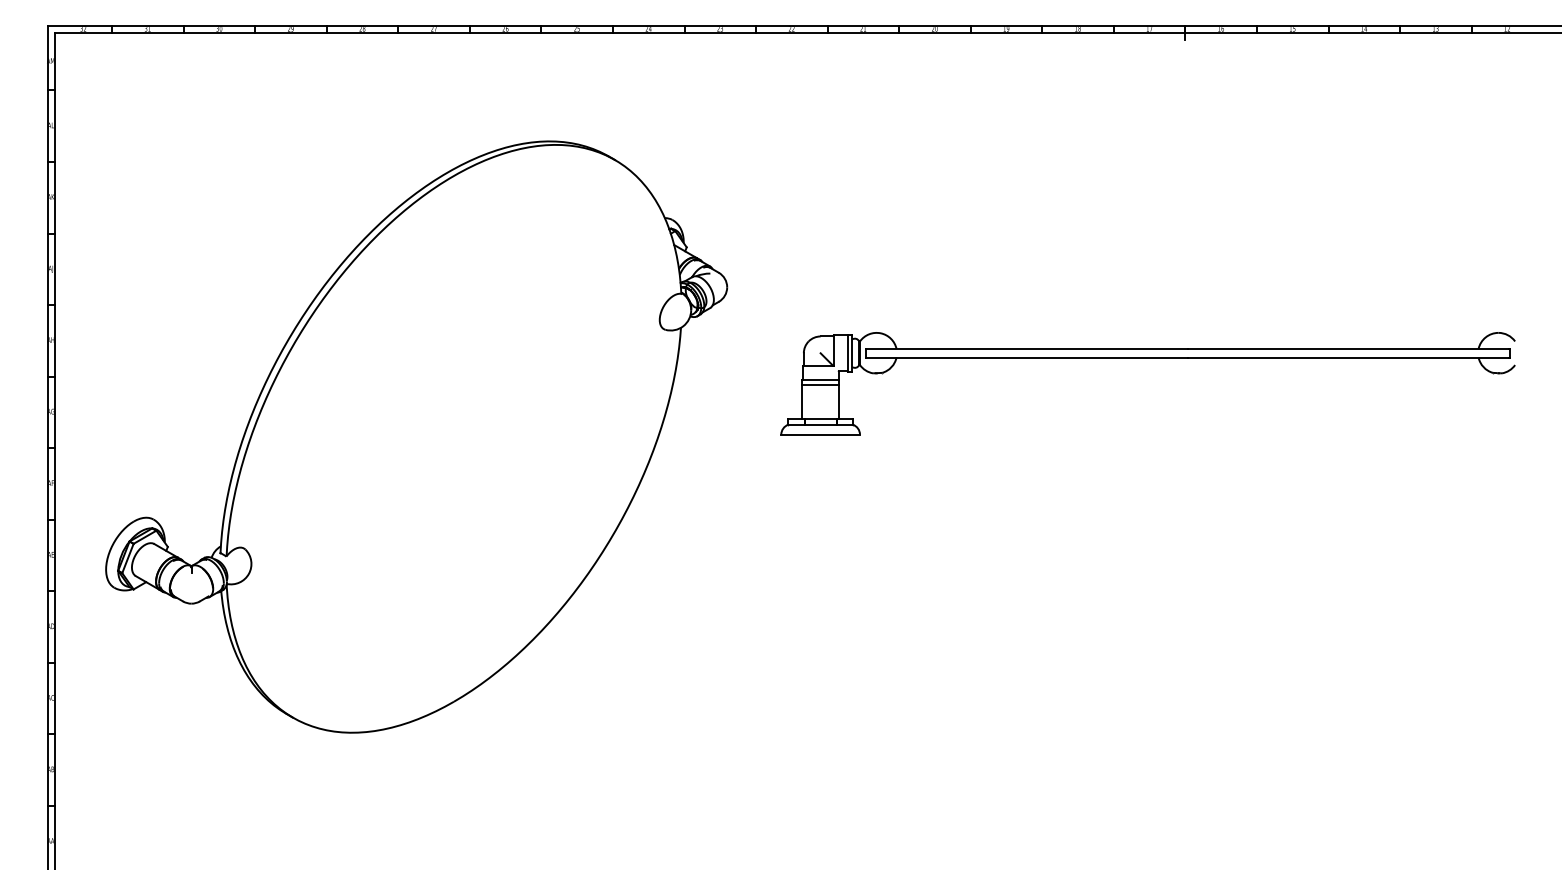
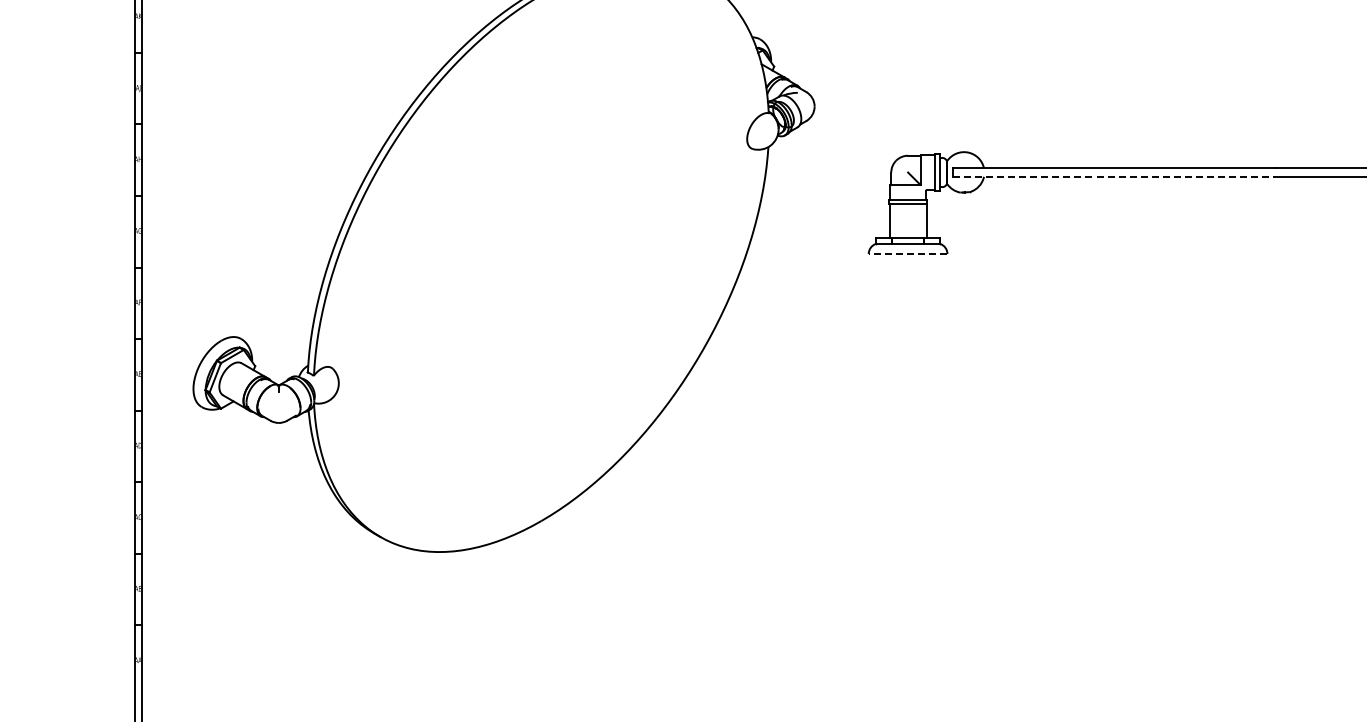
line: (1026, 357) -> (1113, 176), solid -> dashed
line: (820, 434) -> (907, 253), solid -> dashed

